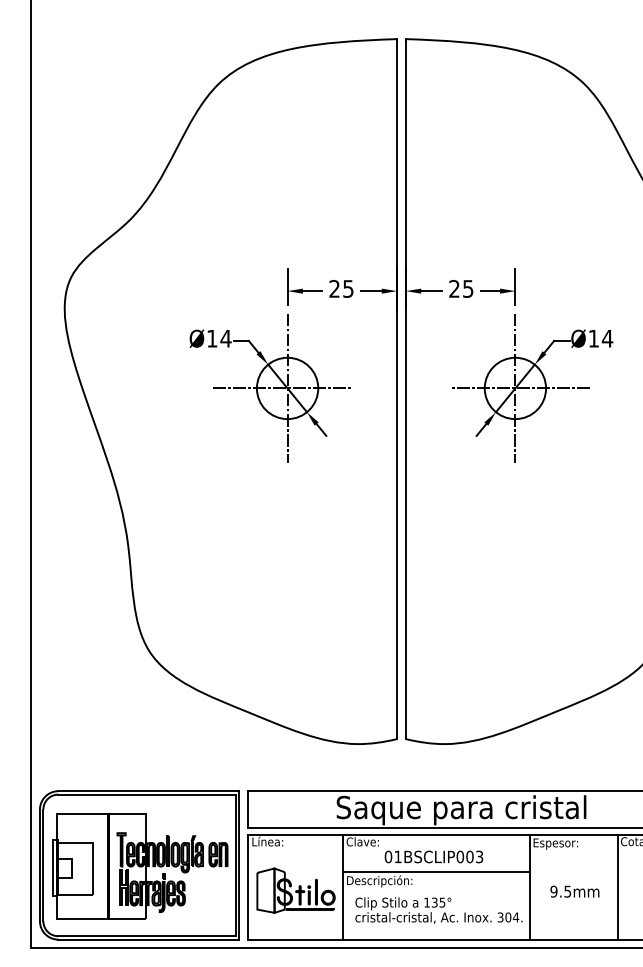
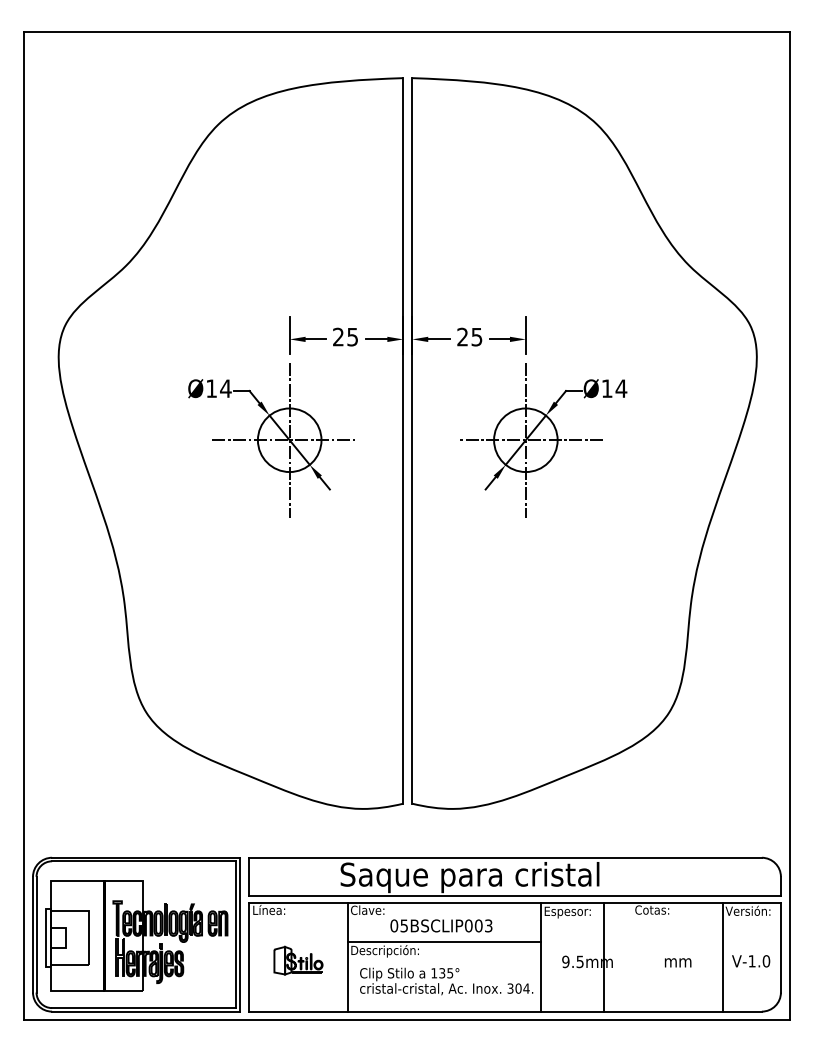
text: (397, 856) -> (403, 925), 01BSCLIP003 -> 05BSCLIP003
line: (617, 886) -> (603, 956), moved
part: (296, 890) -> (298, 960), size x0.6

